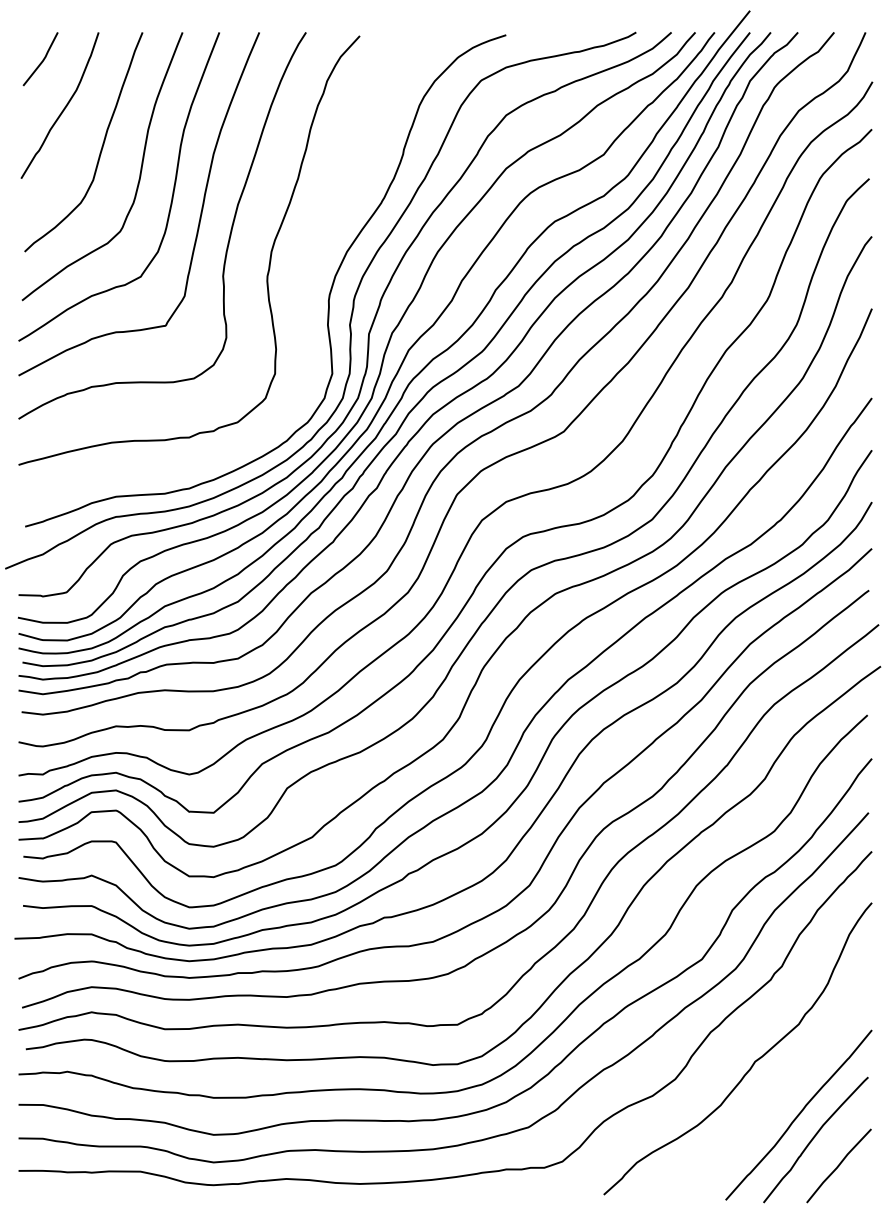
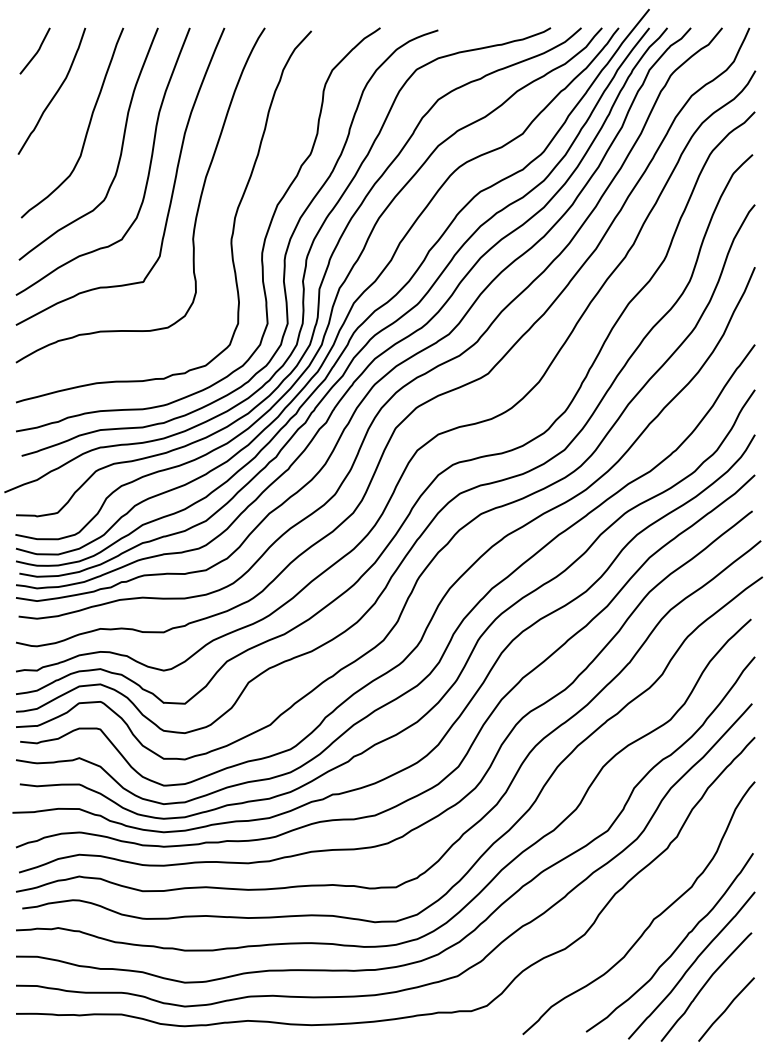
curve: (304, 278) -> (263, 241), added
curve: (782, 1092) -> (677, 945), added

